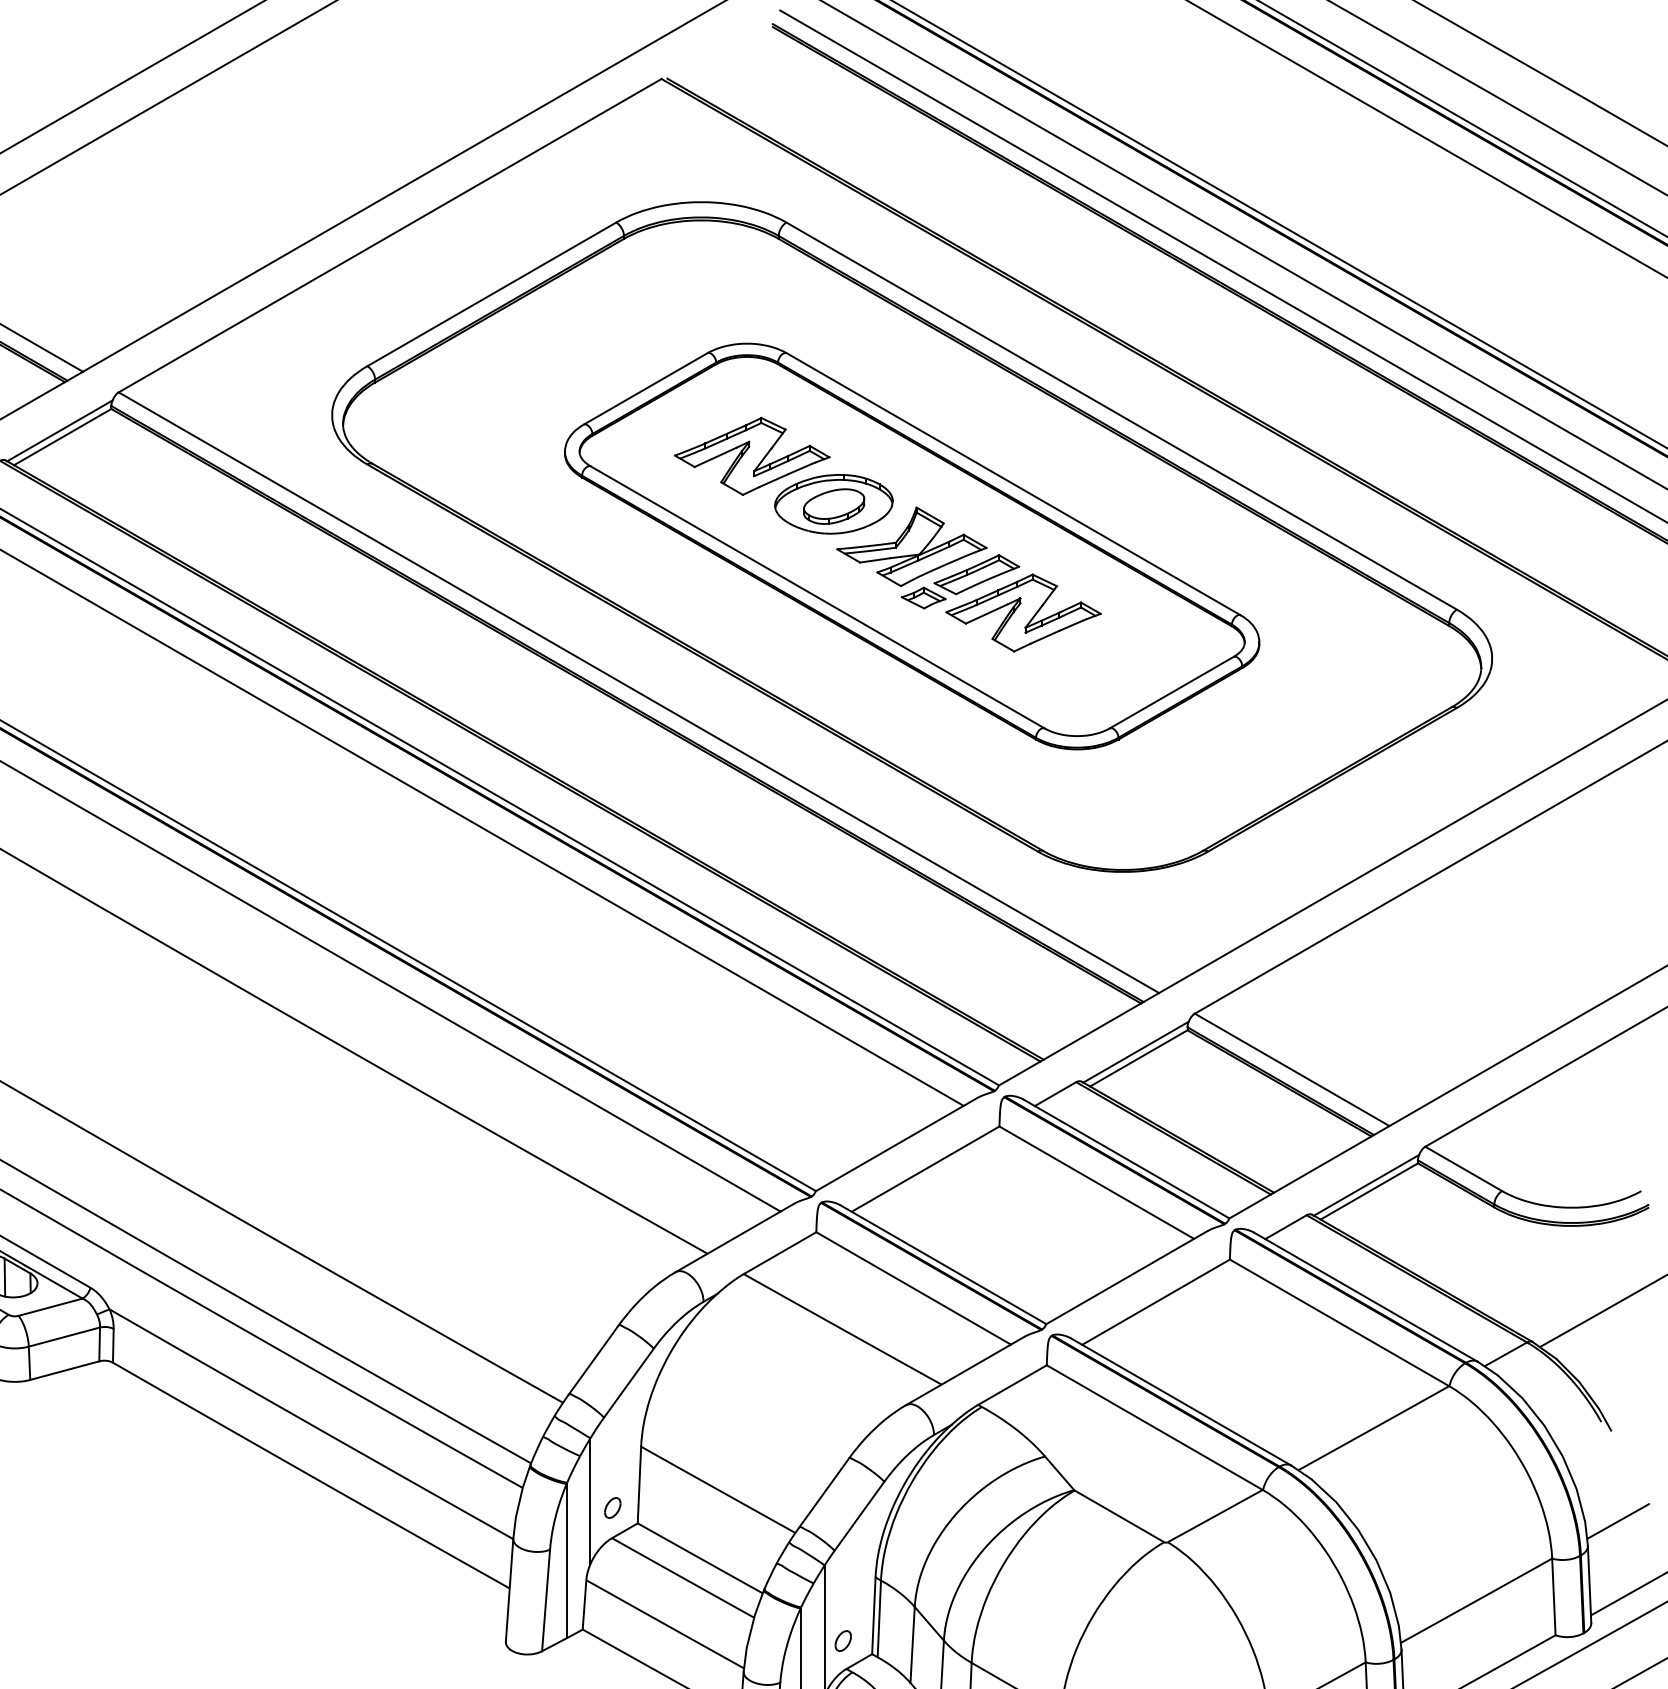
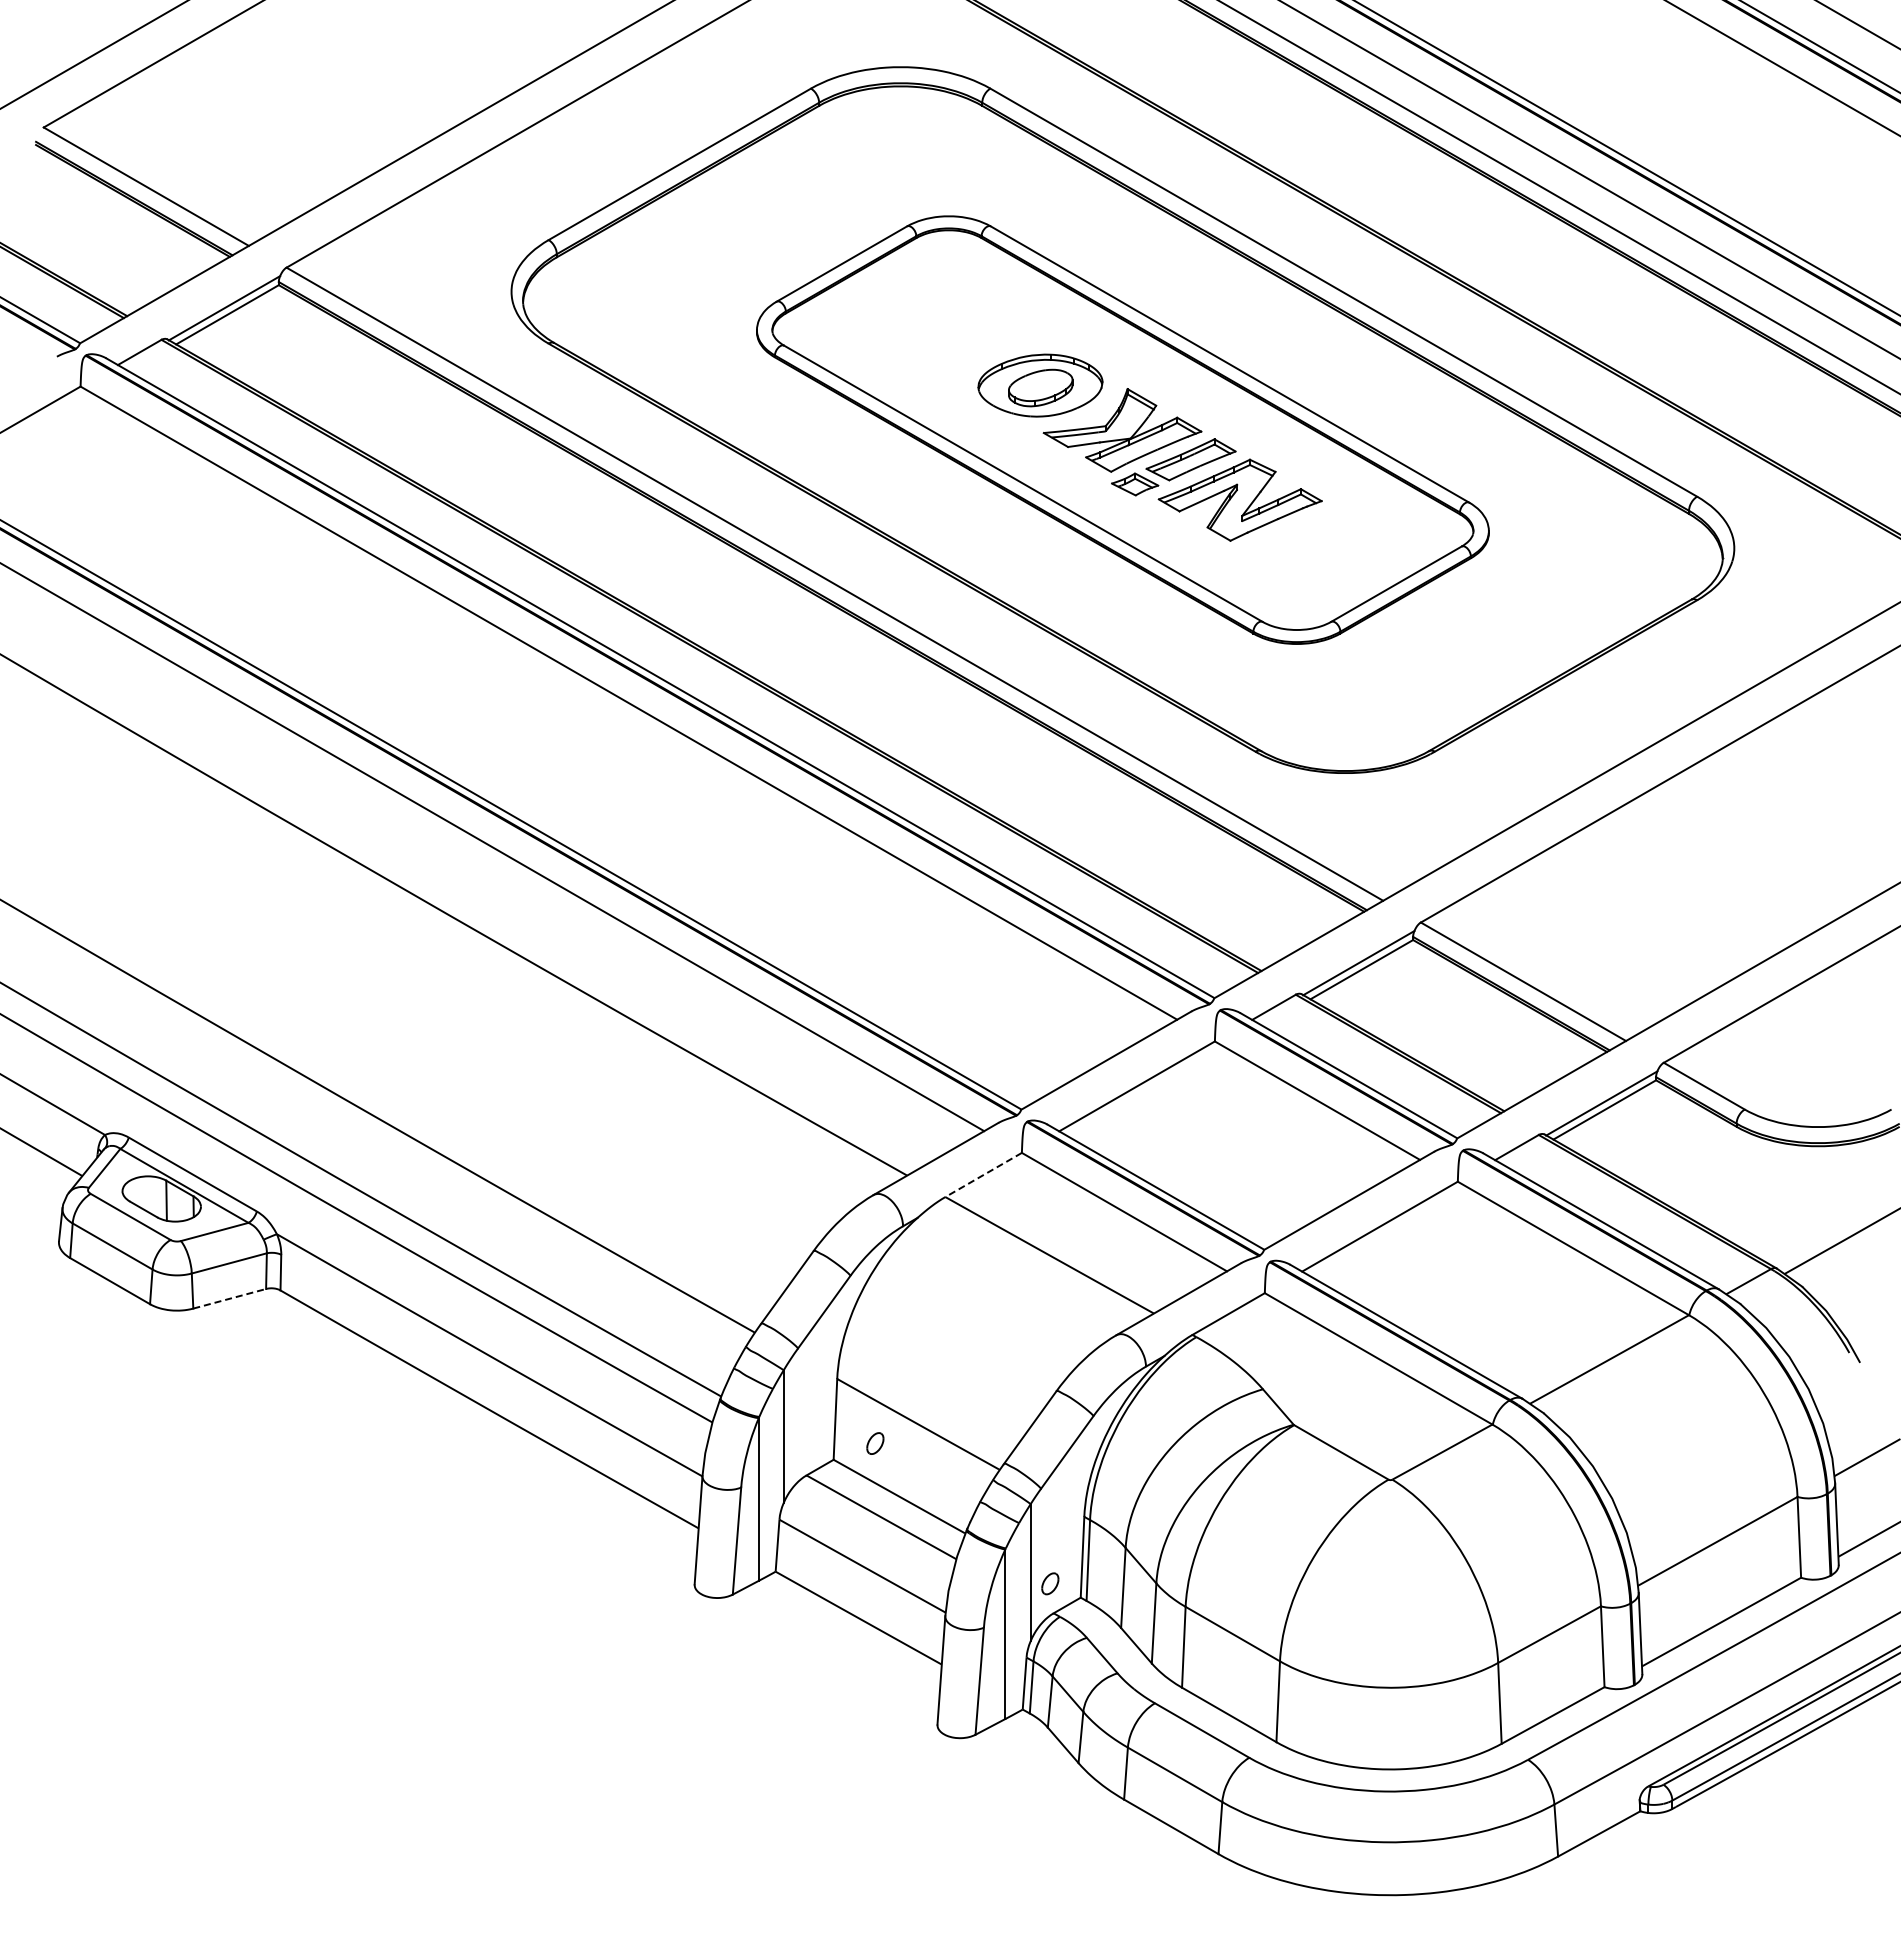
part: (751, 455) -> (953, 334), removed
line: (779, 1253) -> (983, 1175), solid -> dashed
line: (64, 1370) -> (229, 1298), solid -> dashed
part: (612, 1507) -> (875, 1443), moved

